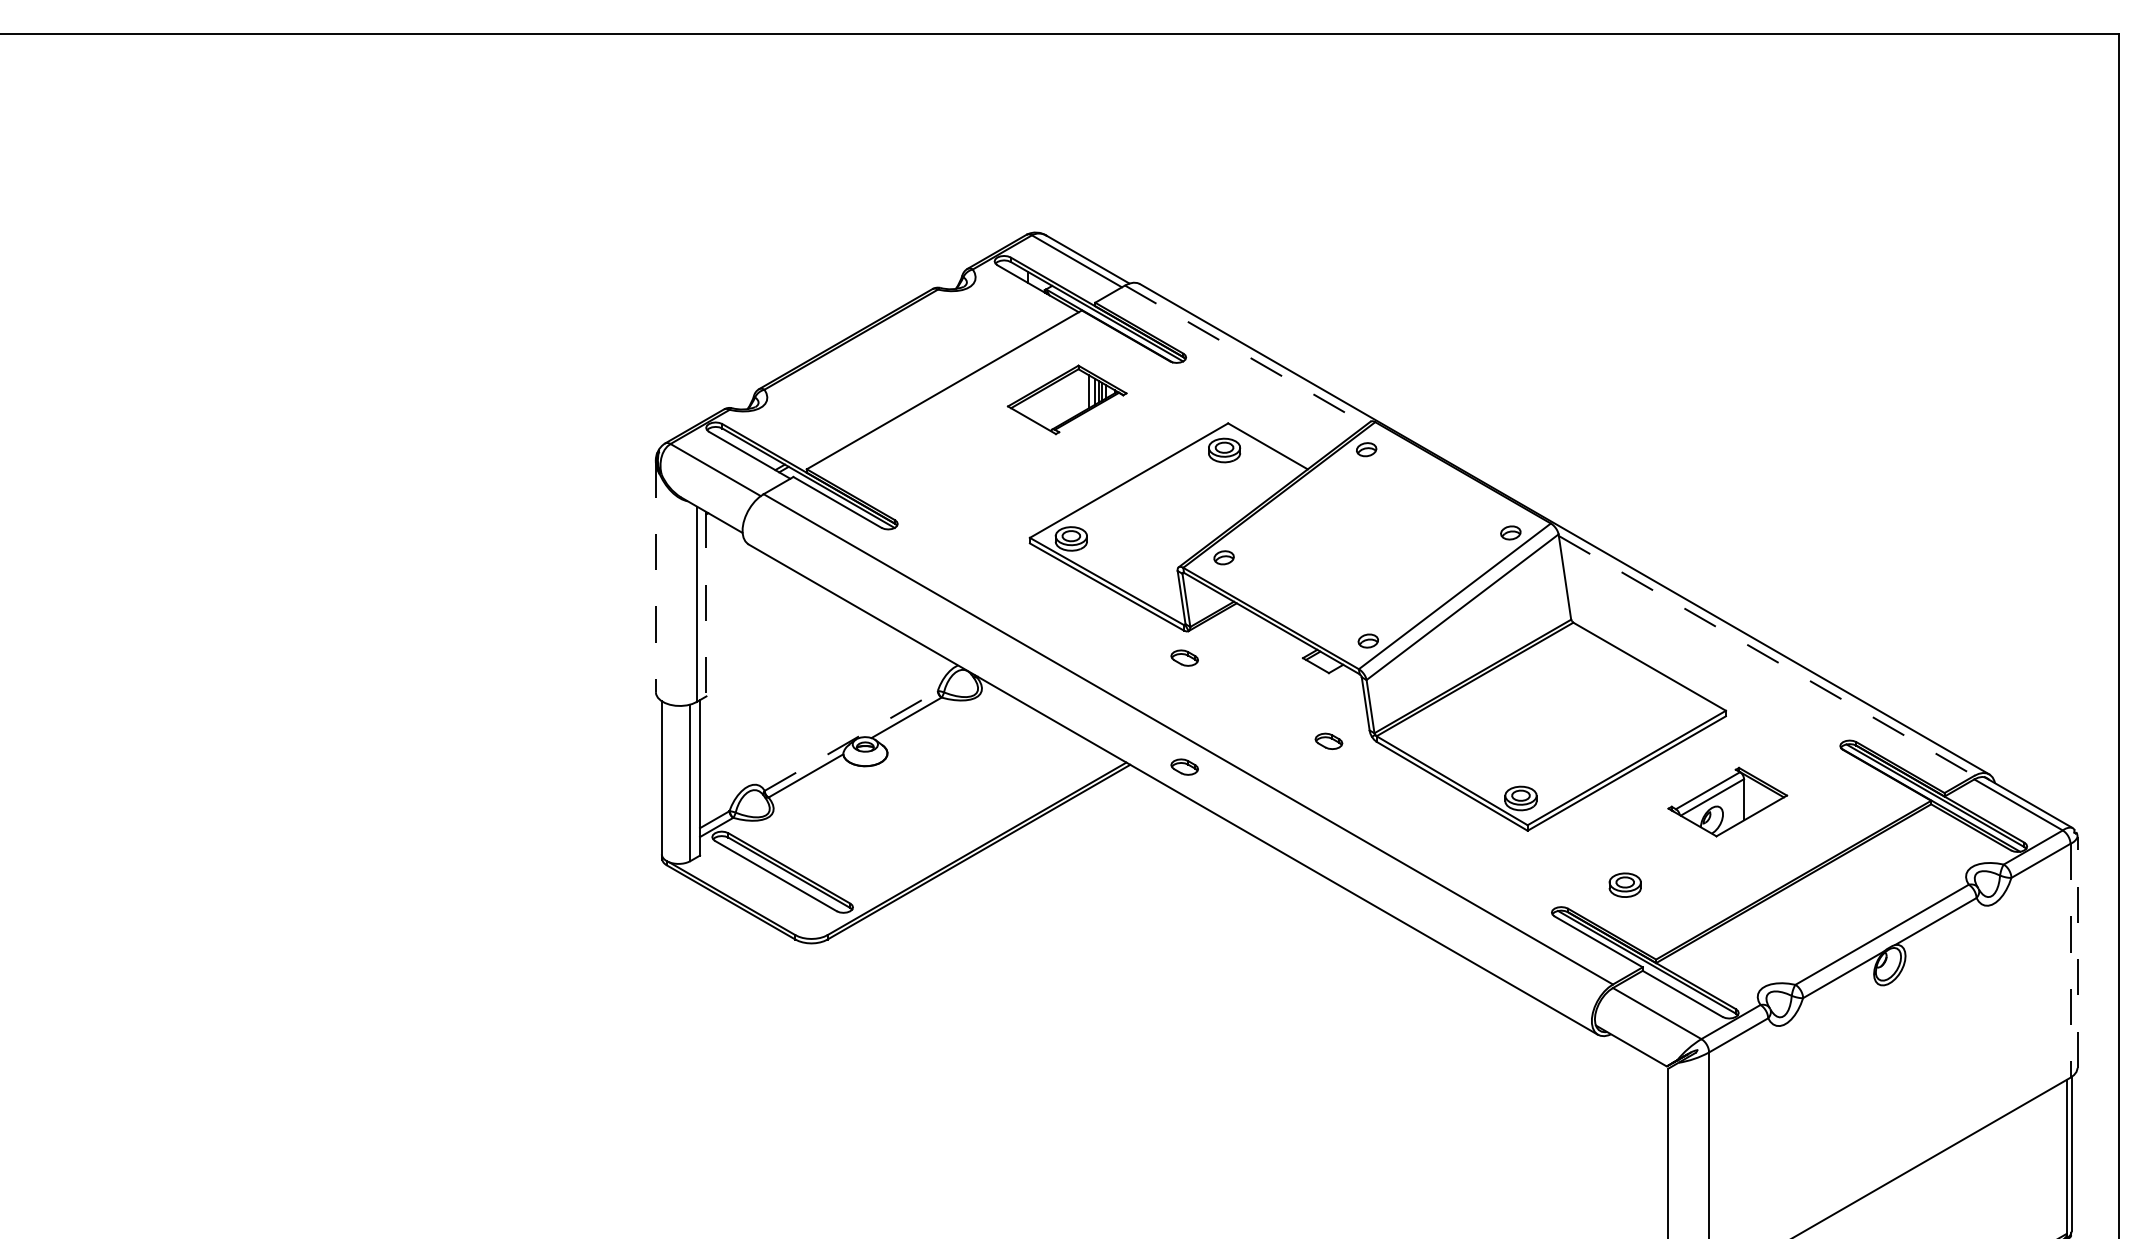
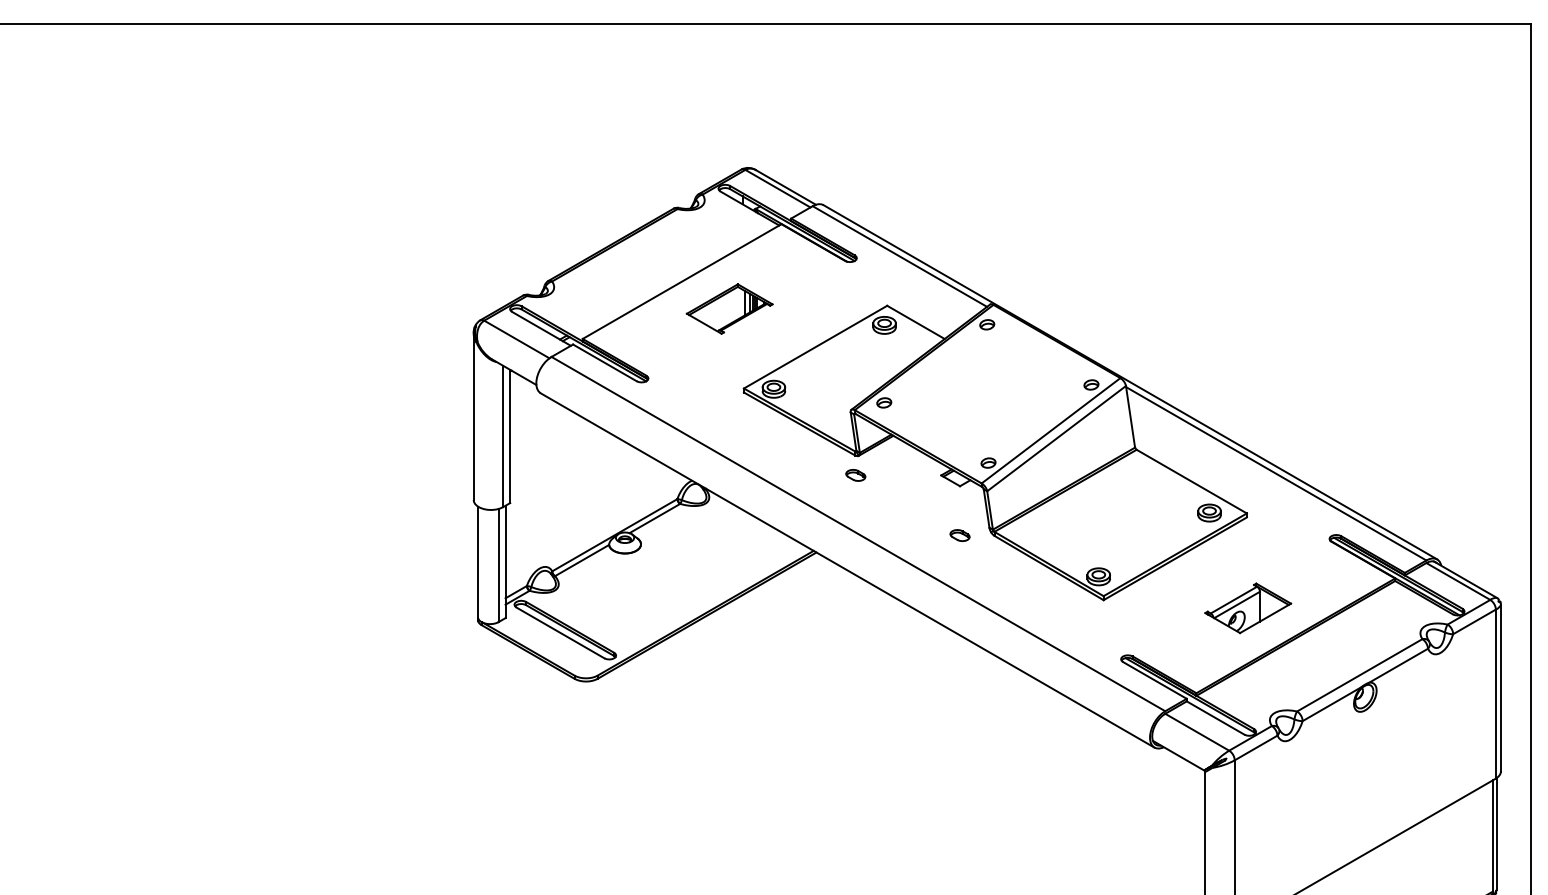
line: (1246, 355) -> (900, 256), dashed -> solid
part: (1066, 399) -> (729, 308), moved
line: (655, 577) -> (473, 417), dashed -> solid
line: (706, 604) -> (510, 436), dashed -> solid
line: (1766, 655) -> (1276, 473), dashed -> solid
line: (851, 740) -> (615, 534), dashed -> solid
part: (1184, 766) -> (855, 553), removed
part: (1727, 801) -> (1248, 607), moved
part: (1624, 884) -> (1209, 512), moved
line: (2077, 952) -> (1500, 688), dashed -> solid
line: (2070, 960) -> (1495, 693), dashed -> solid

